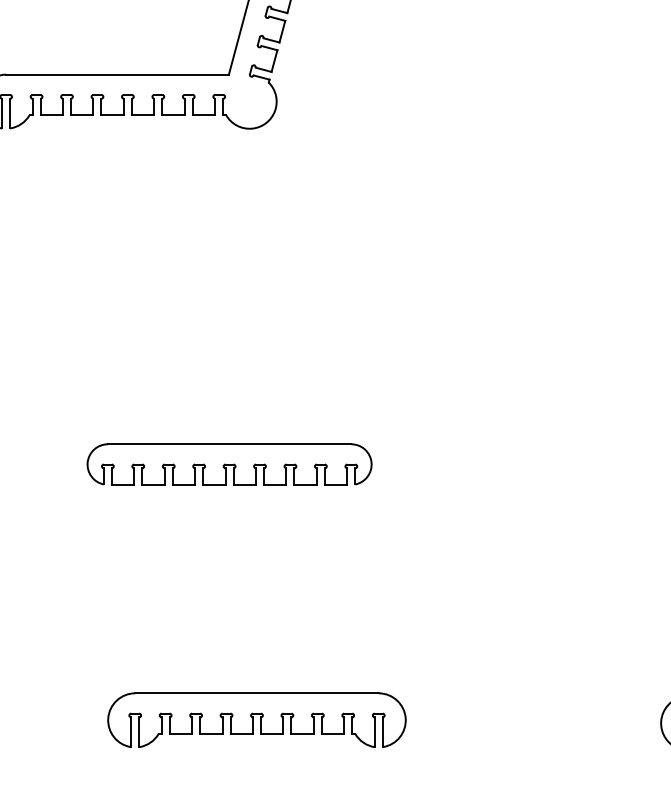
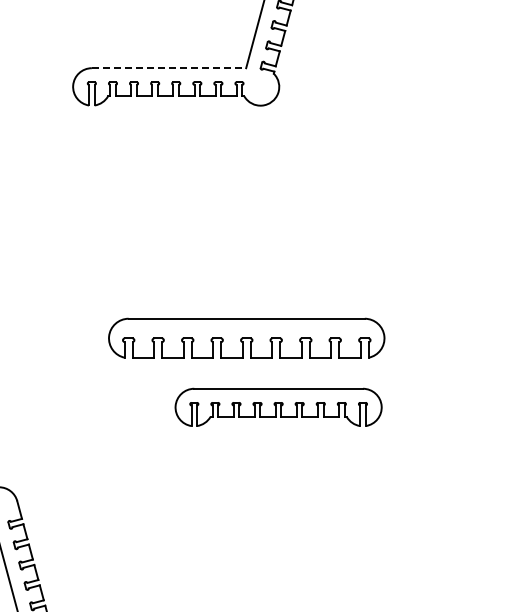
line: (118, 75) -> (169, 68), solid -> dashed
part: (229, 463) -> (246, 337), size x1.4
part: (256, 718) -> (278, 406), moved

